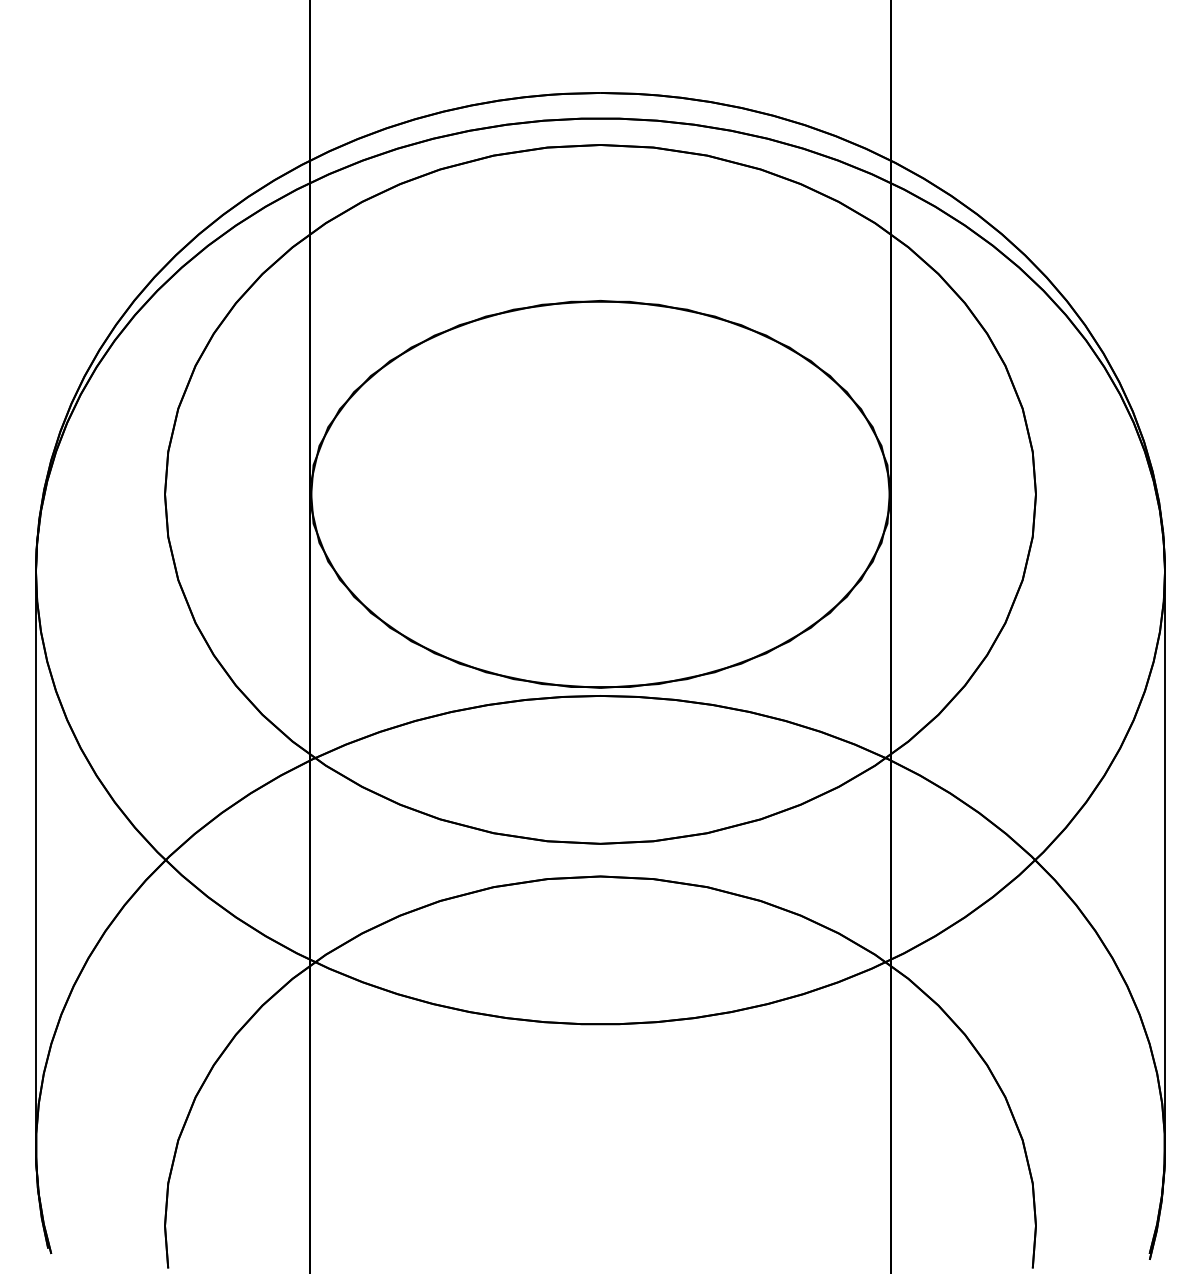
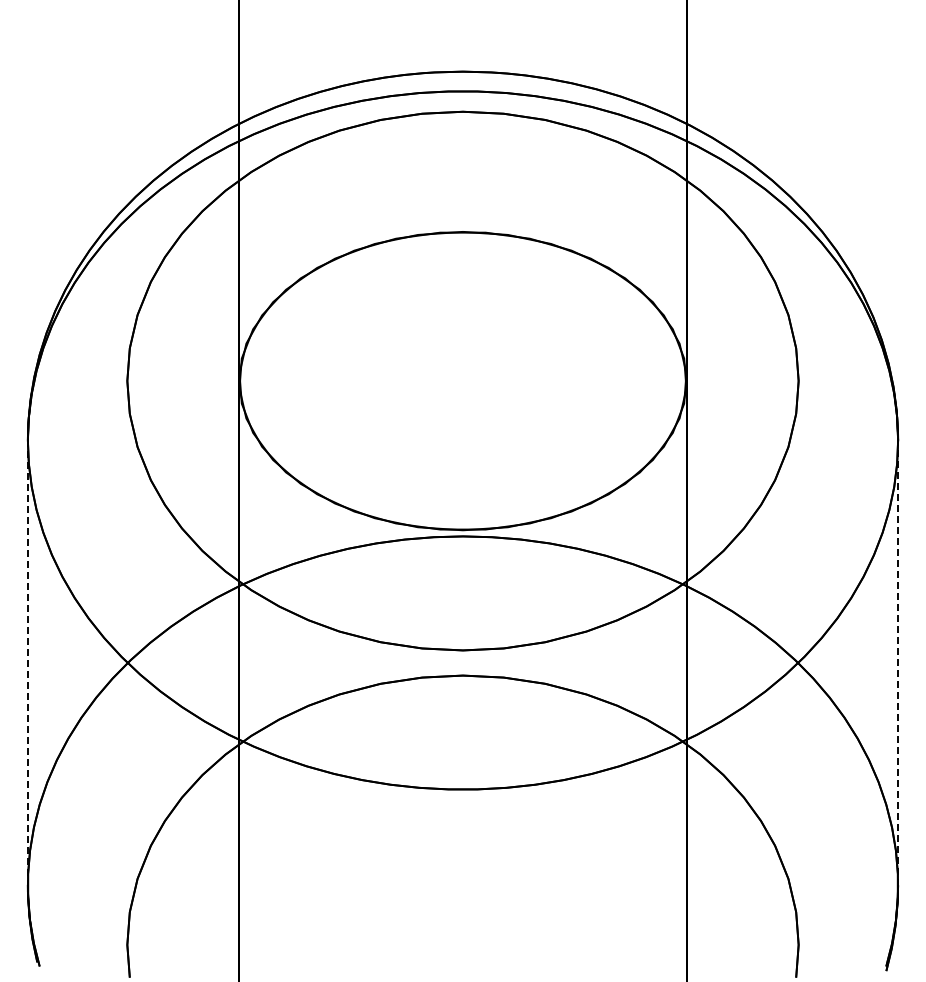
line: (35, 860) -> (27, 663), solid -> dashed
line: (1165, 860) -> (898, 663), solid -> dashed

